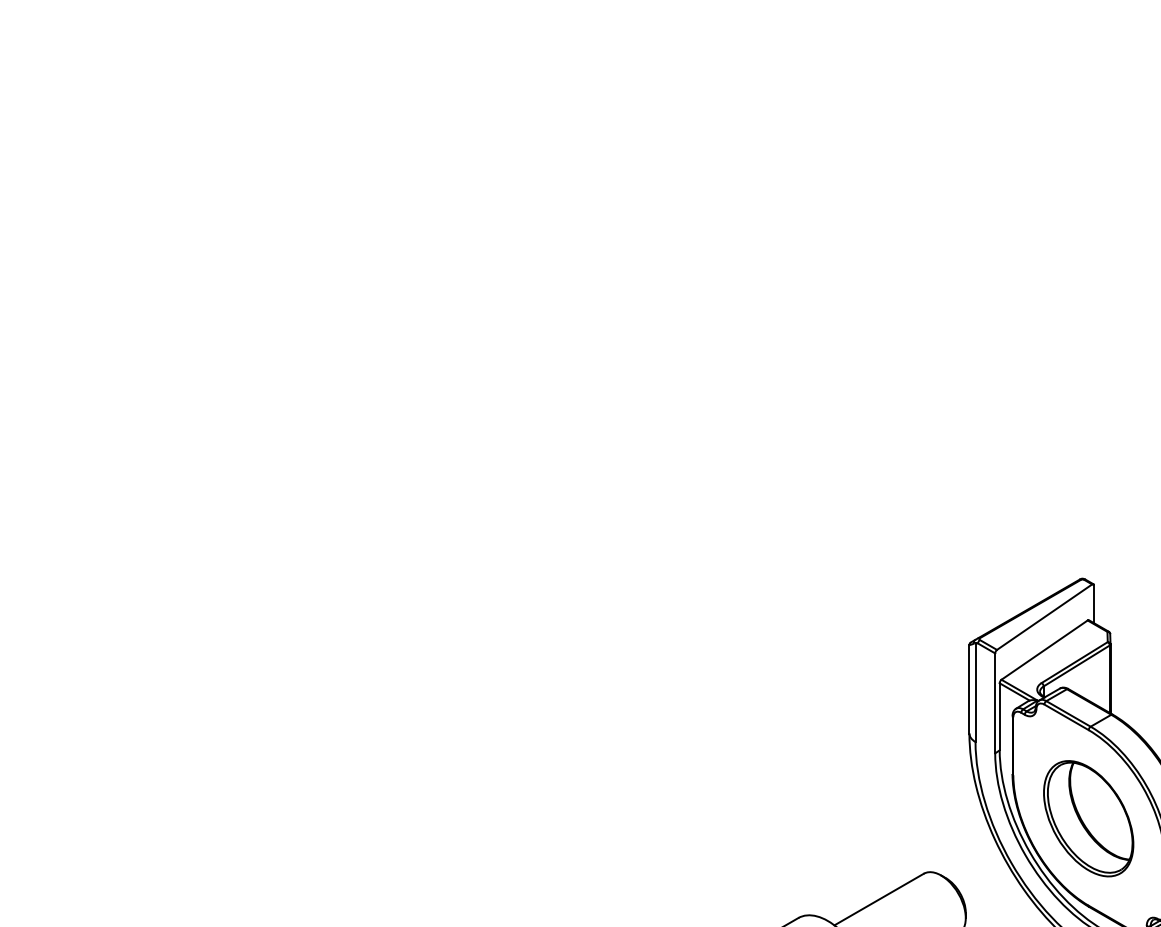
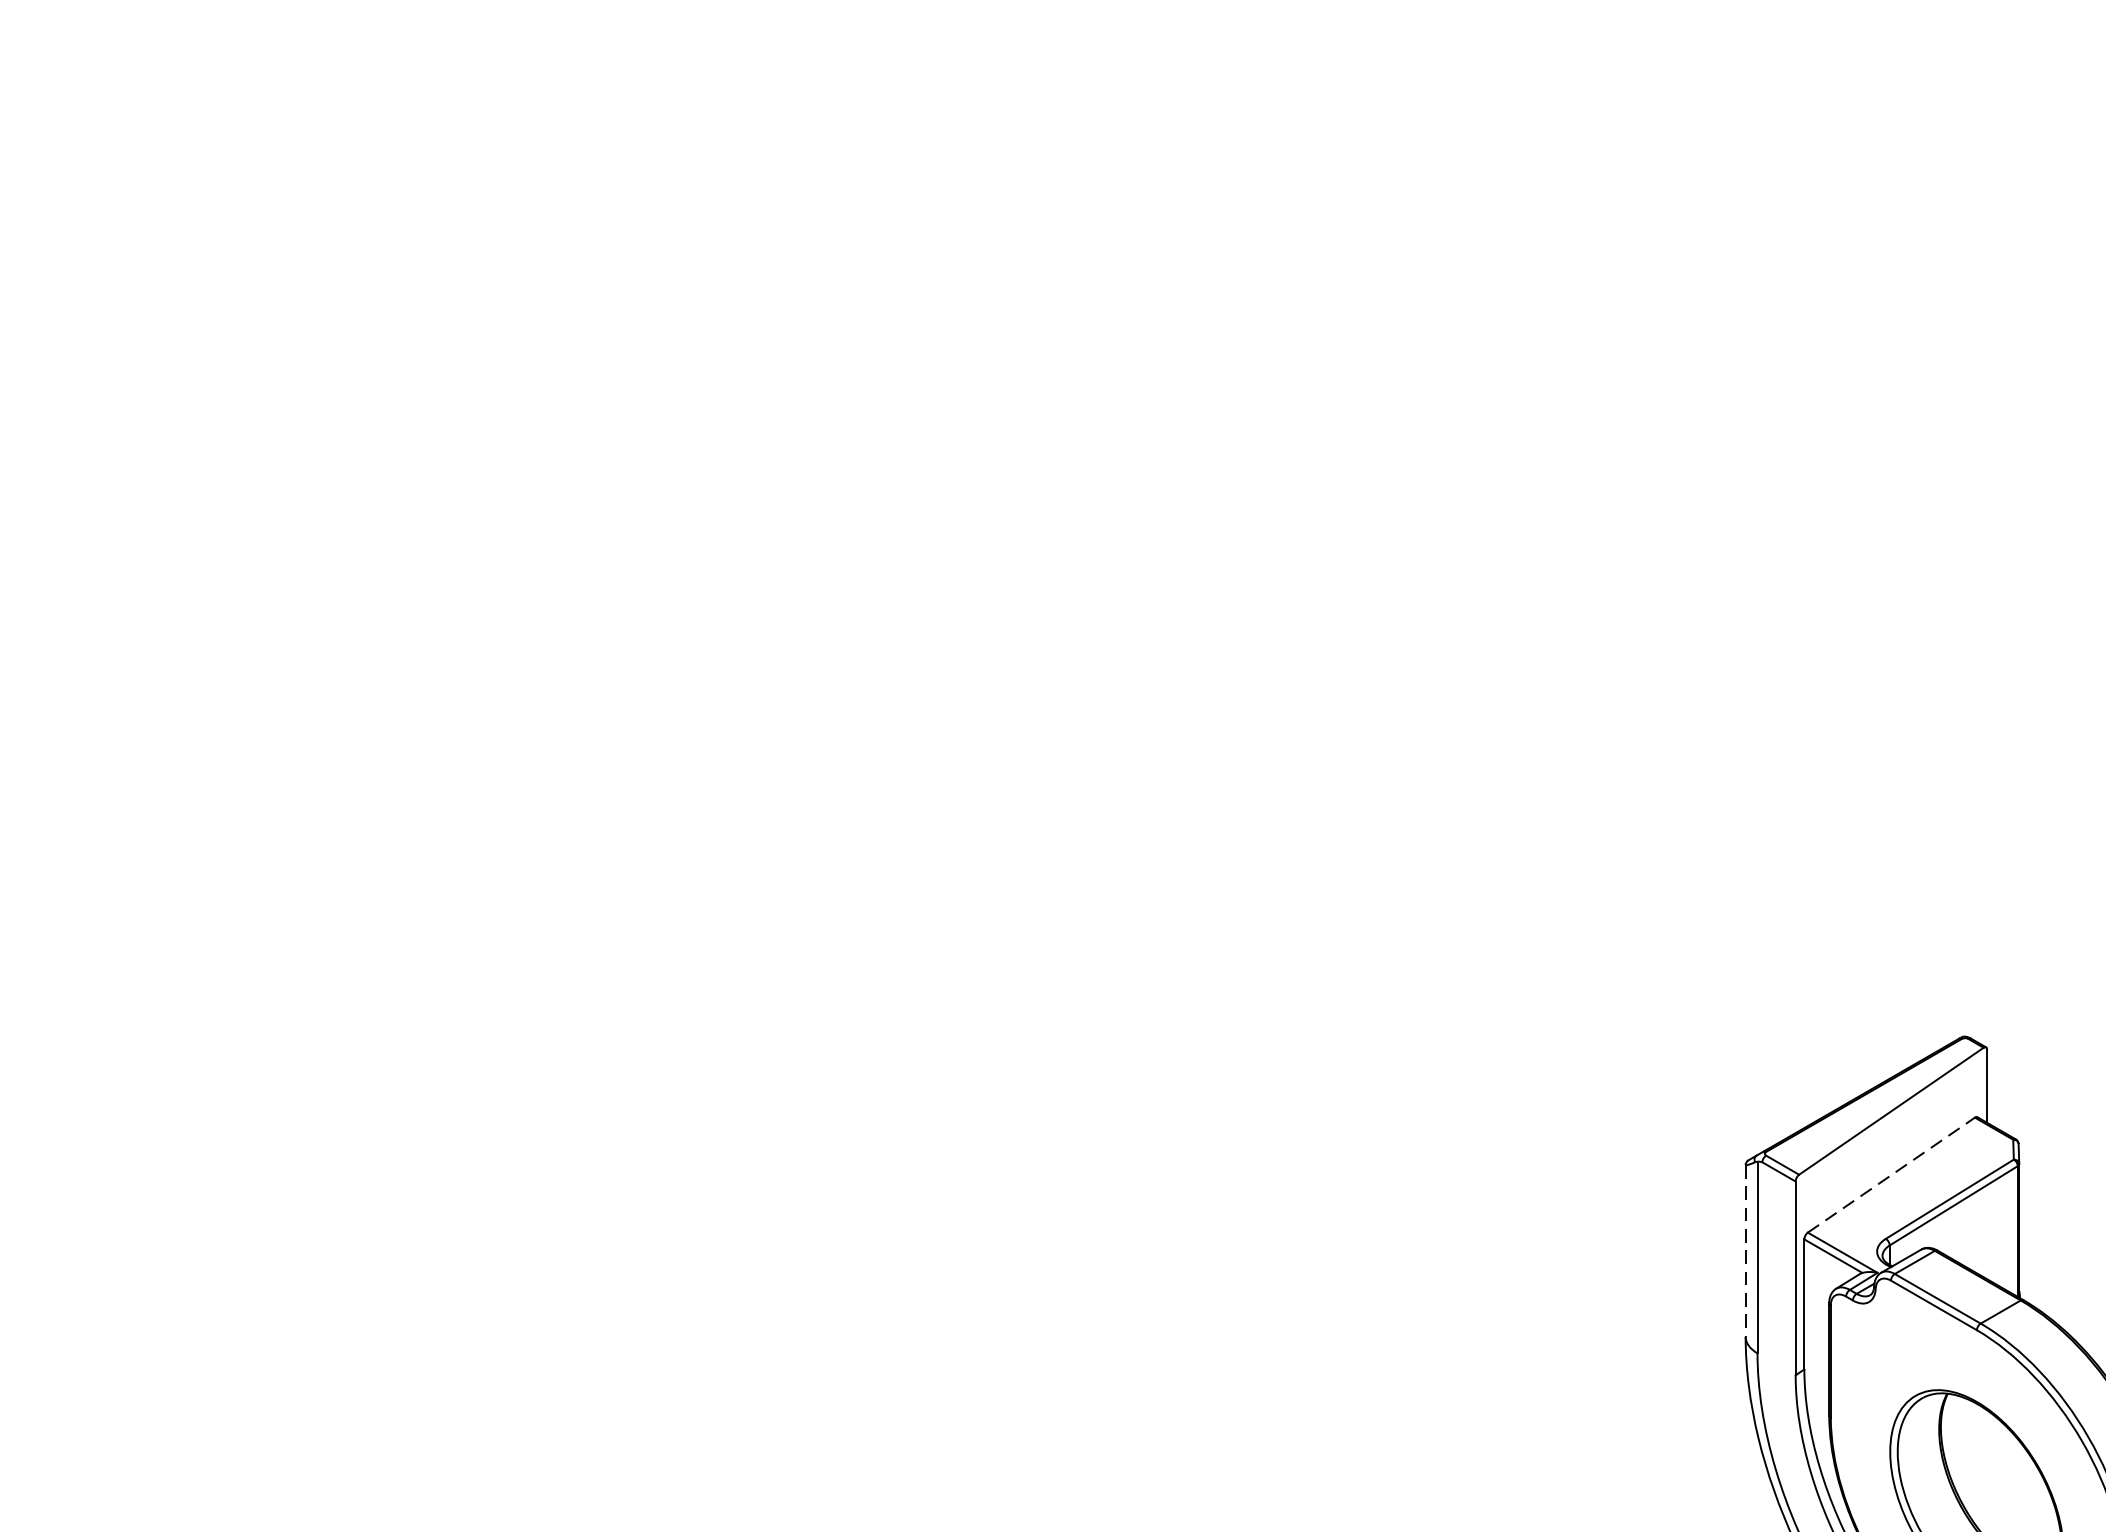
line: (1045, 649) -> (1893, 1173), solid -> dashed
line: (969, 689) -> (1745, 1251), solid -> dashed

